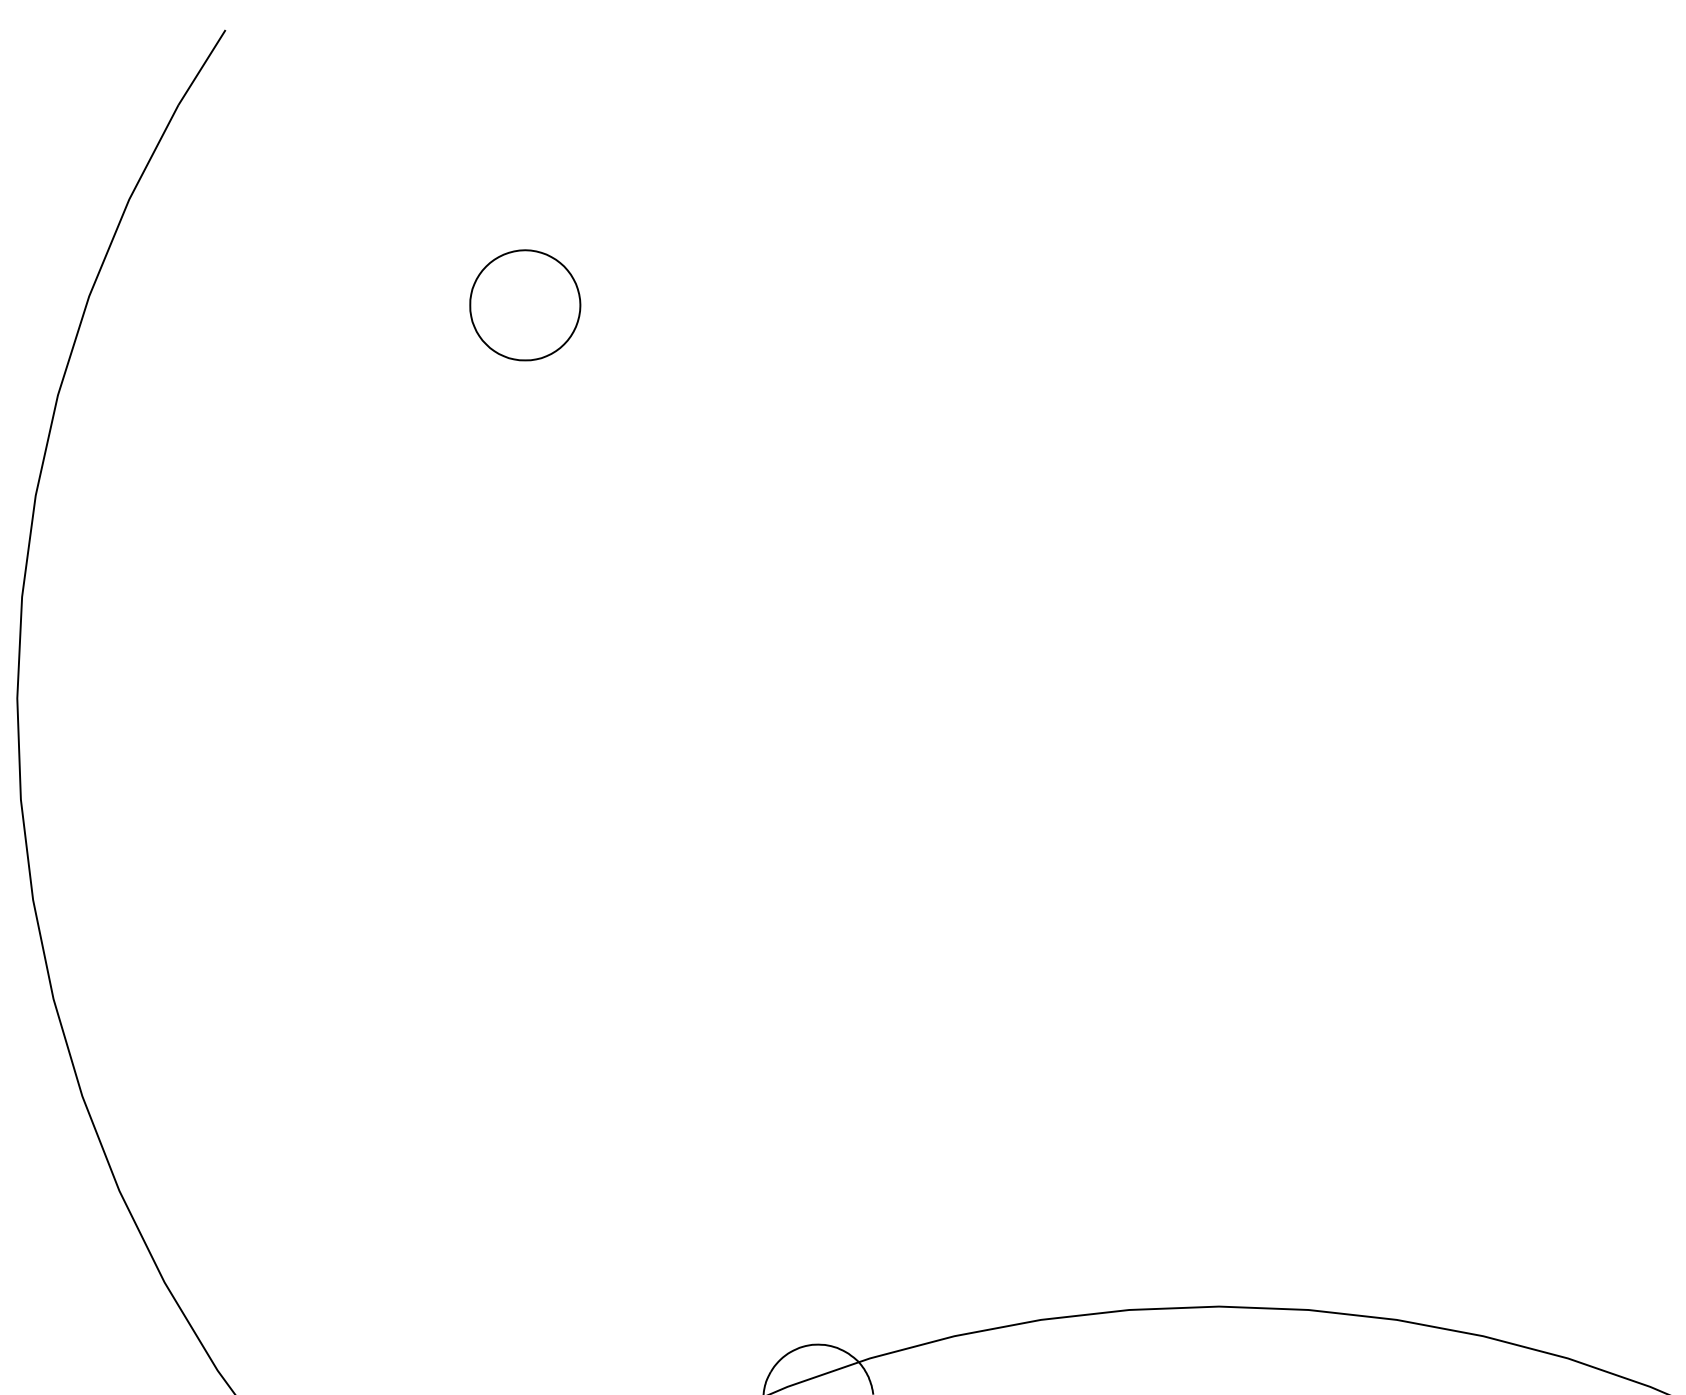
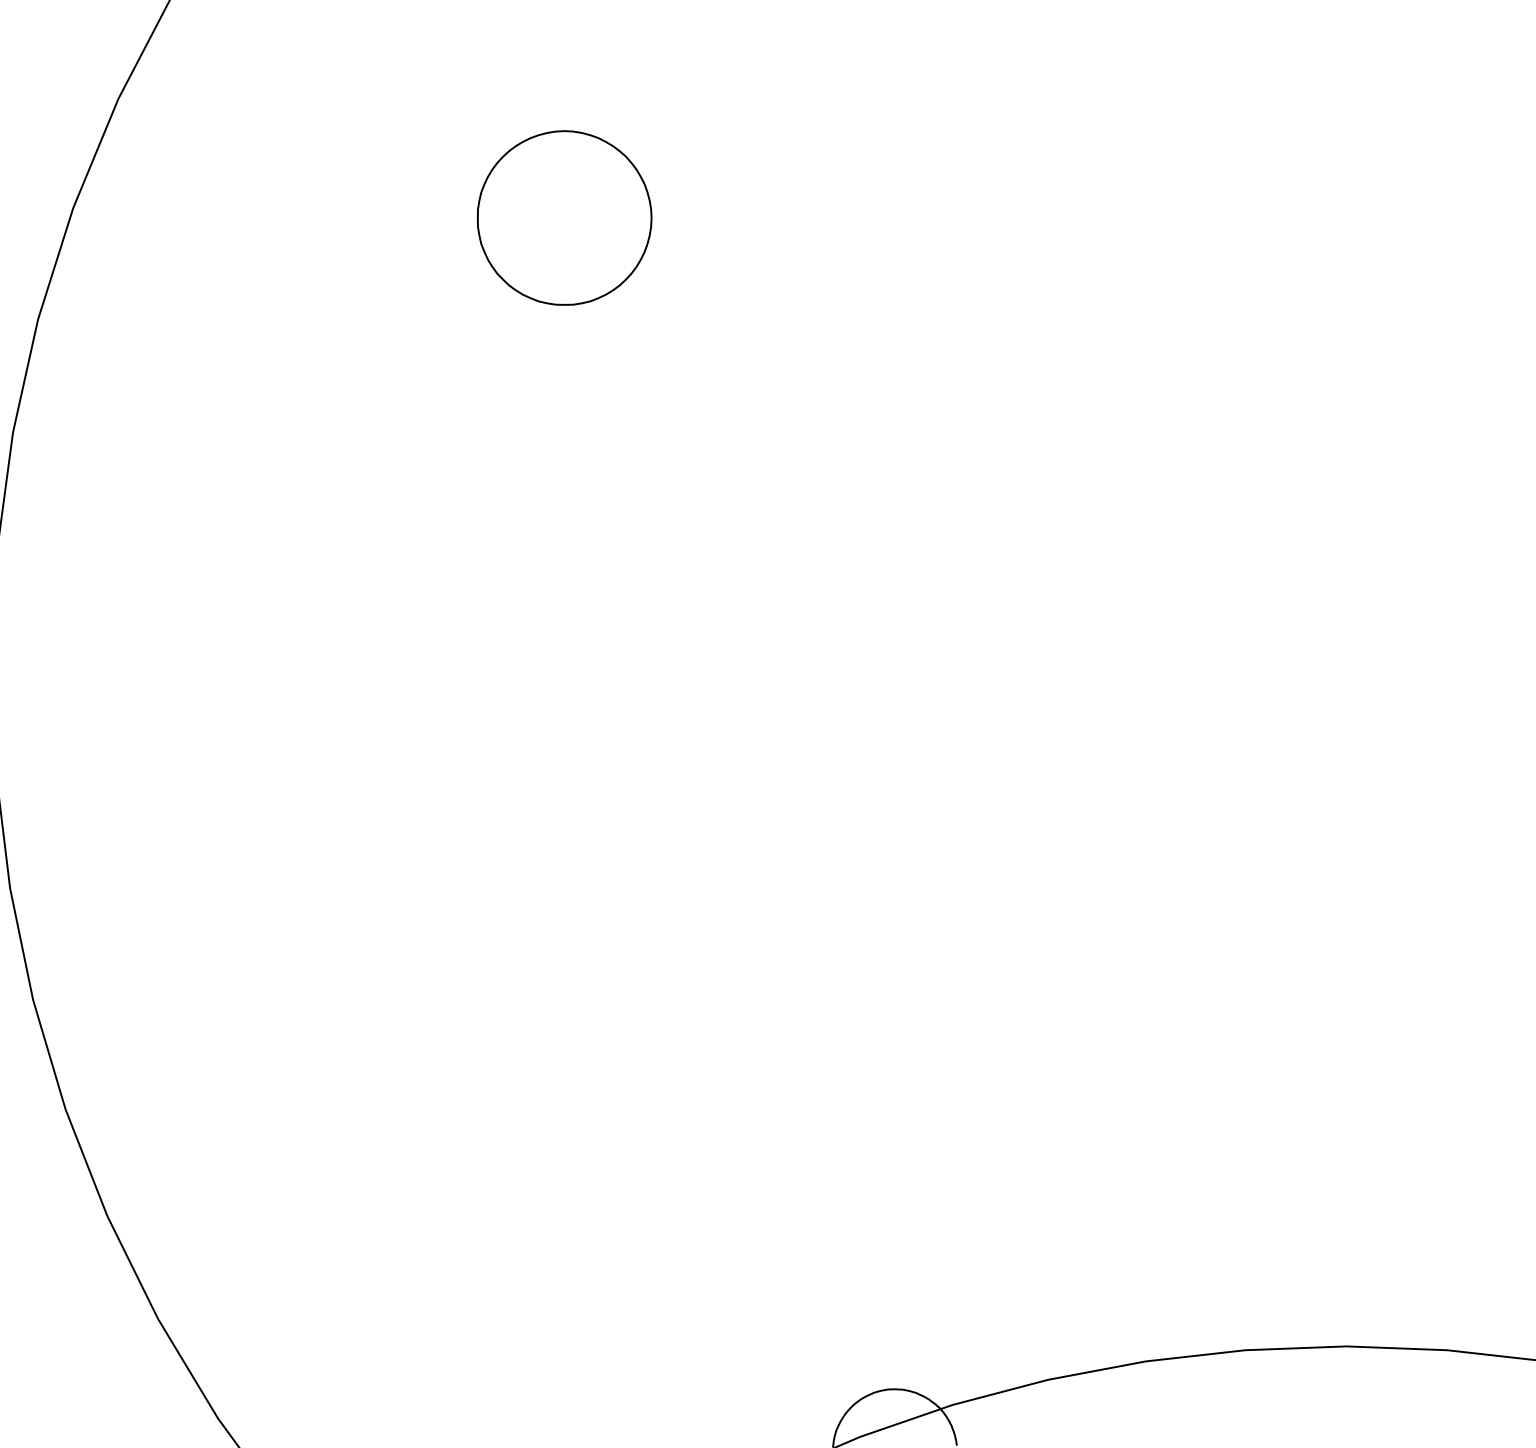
part: (525, 305) -> (564, 218), size x1.4

